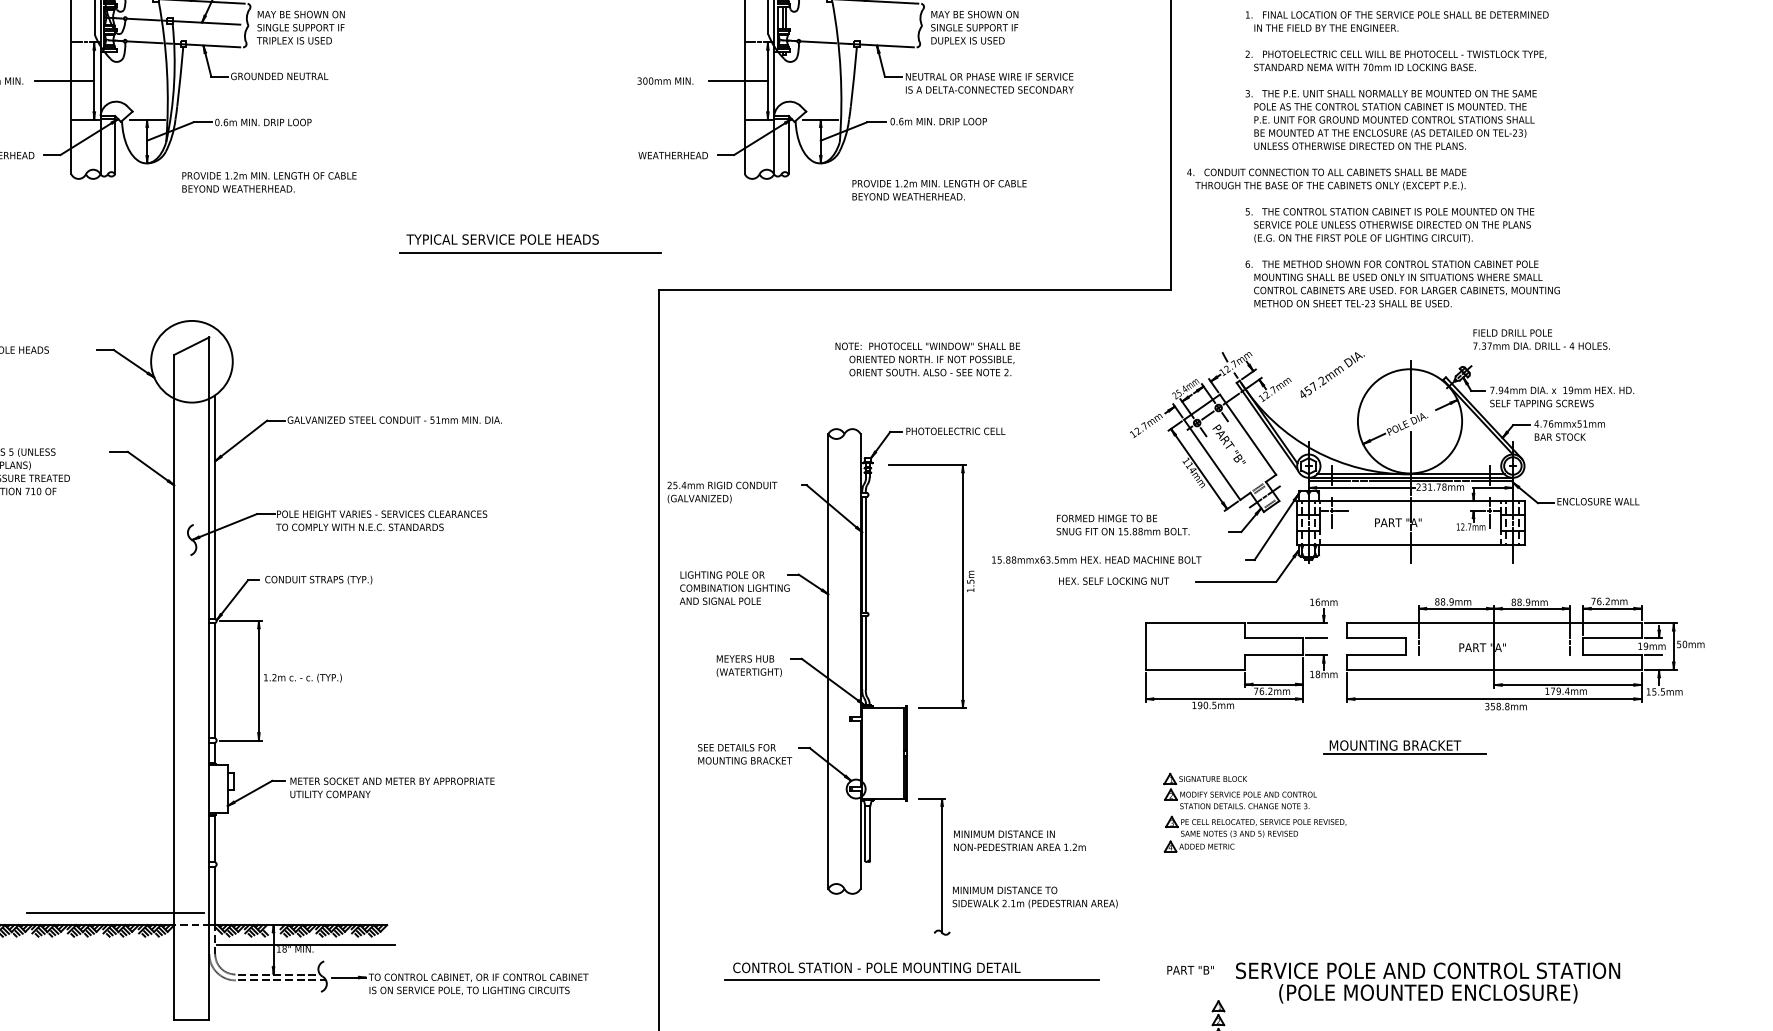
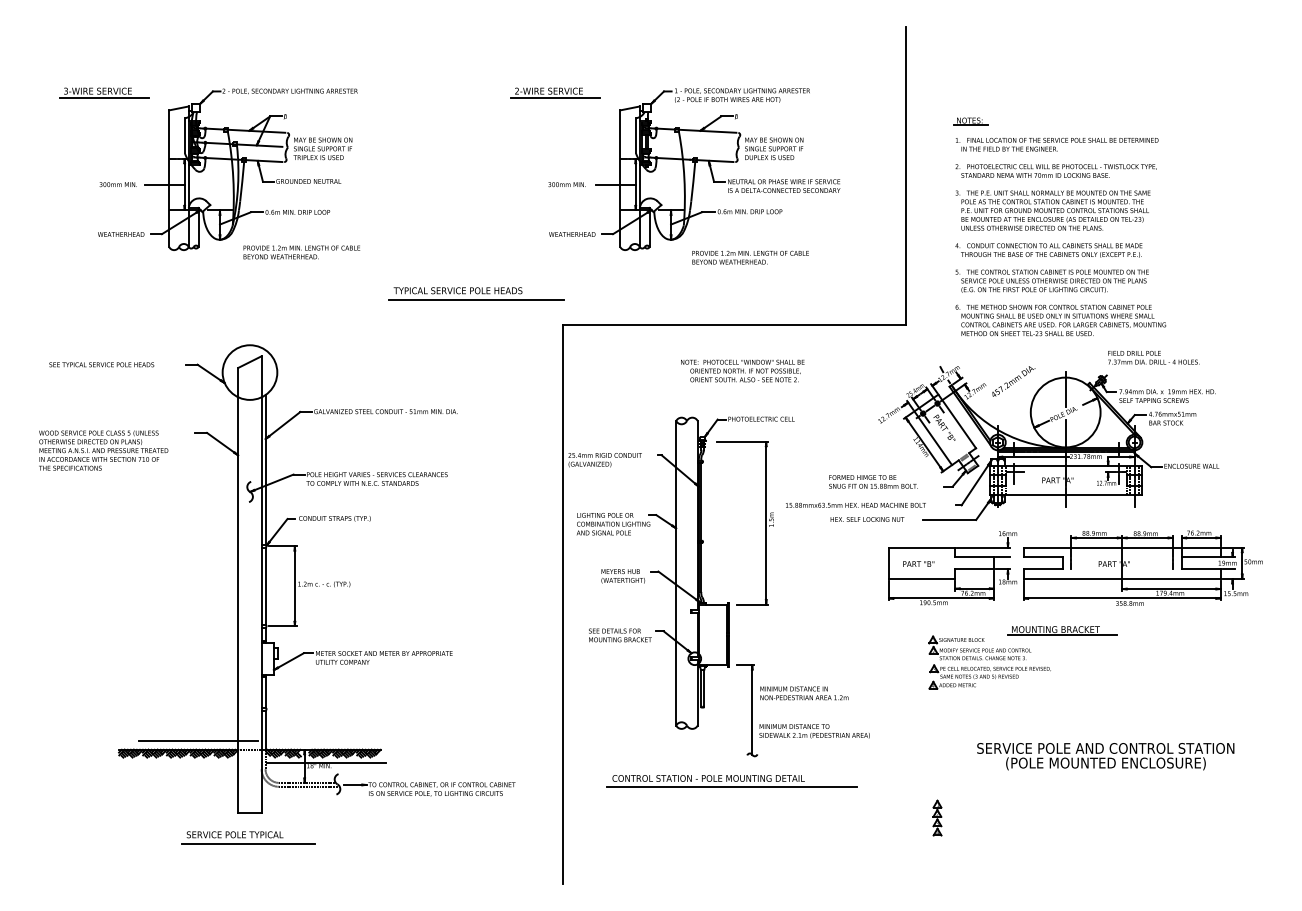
text: (1326, 179) -> (1048, 250), moved
part: (1254, 812) -> (989, 662), moved
text: (1190, 969) -> (918, 563), moved
text: (1427, 982) -> (1105, 756), moved

